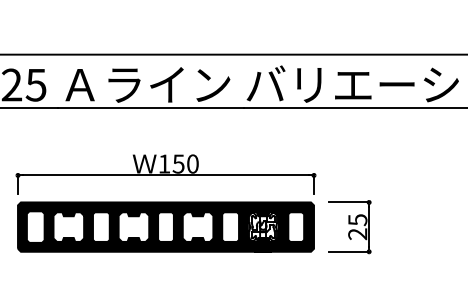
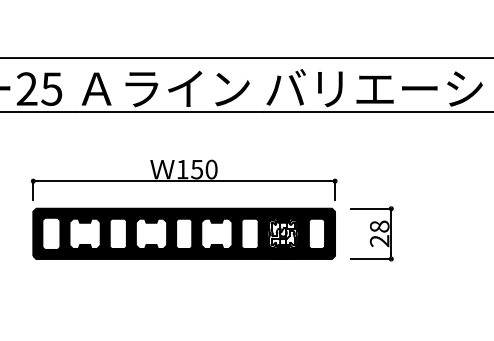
text: (357, 219) -> (379, 226), 25 -> 28

